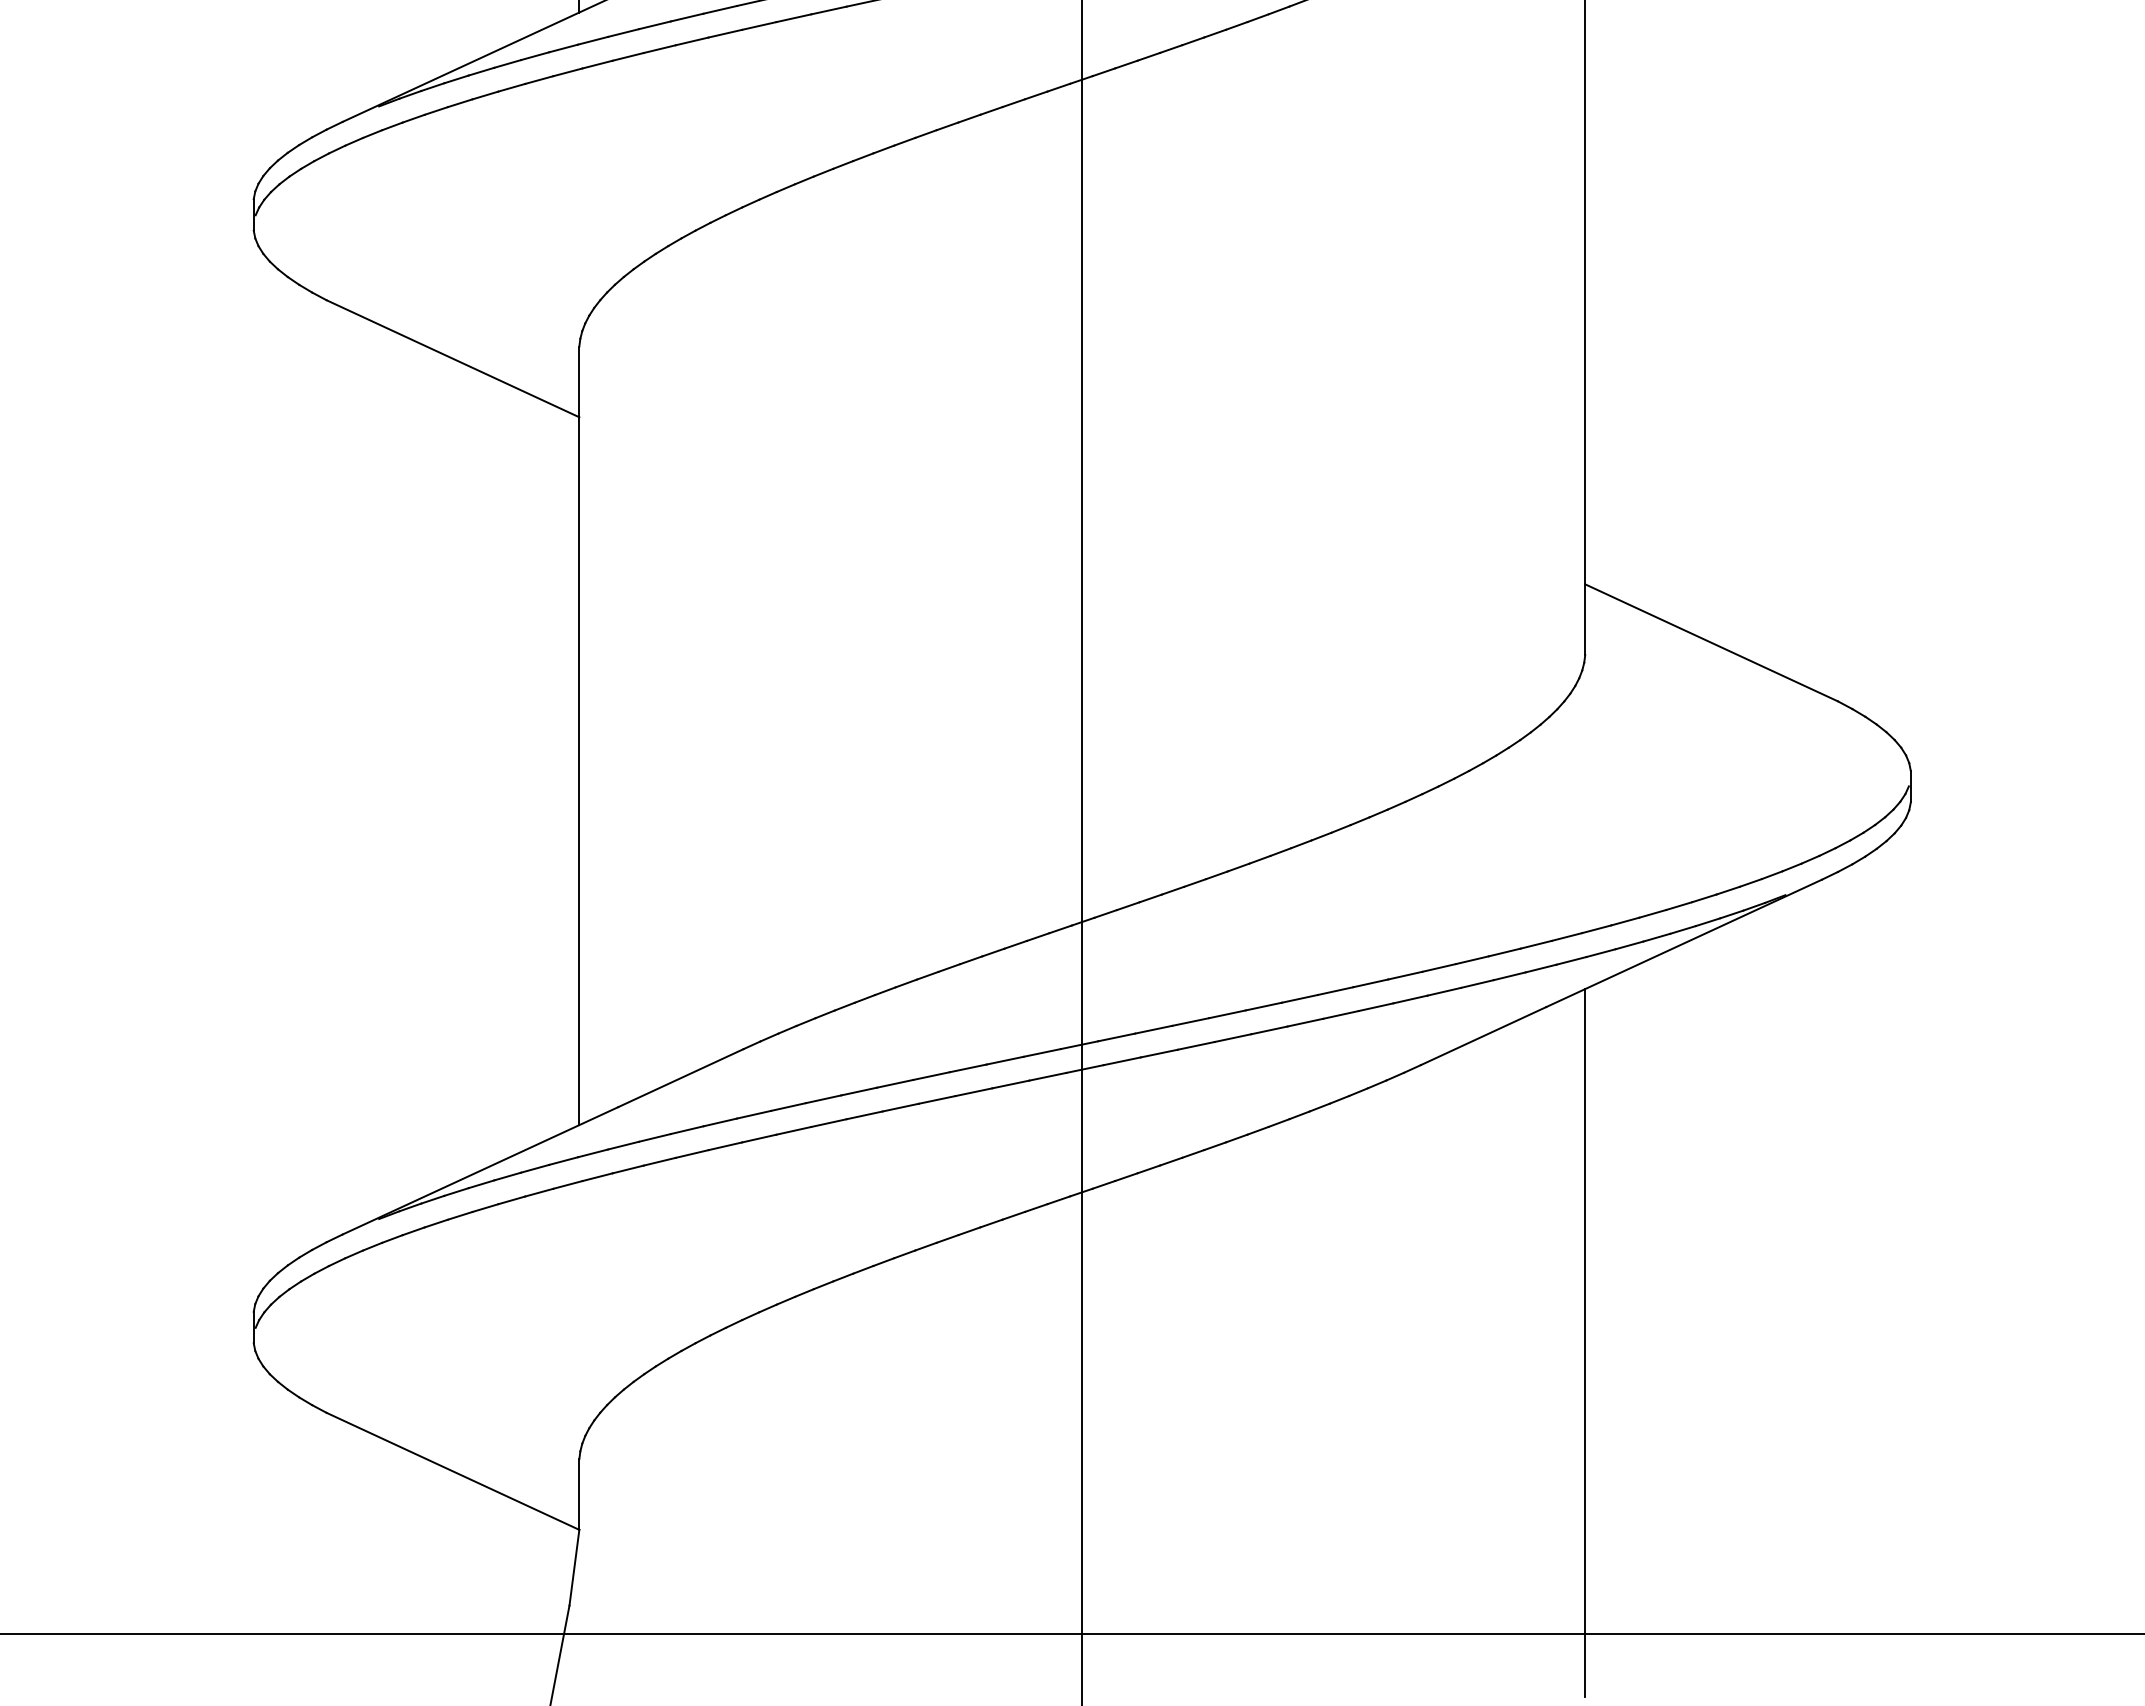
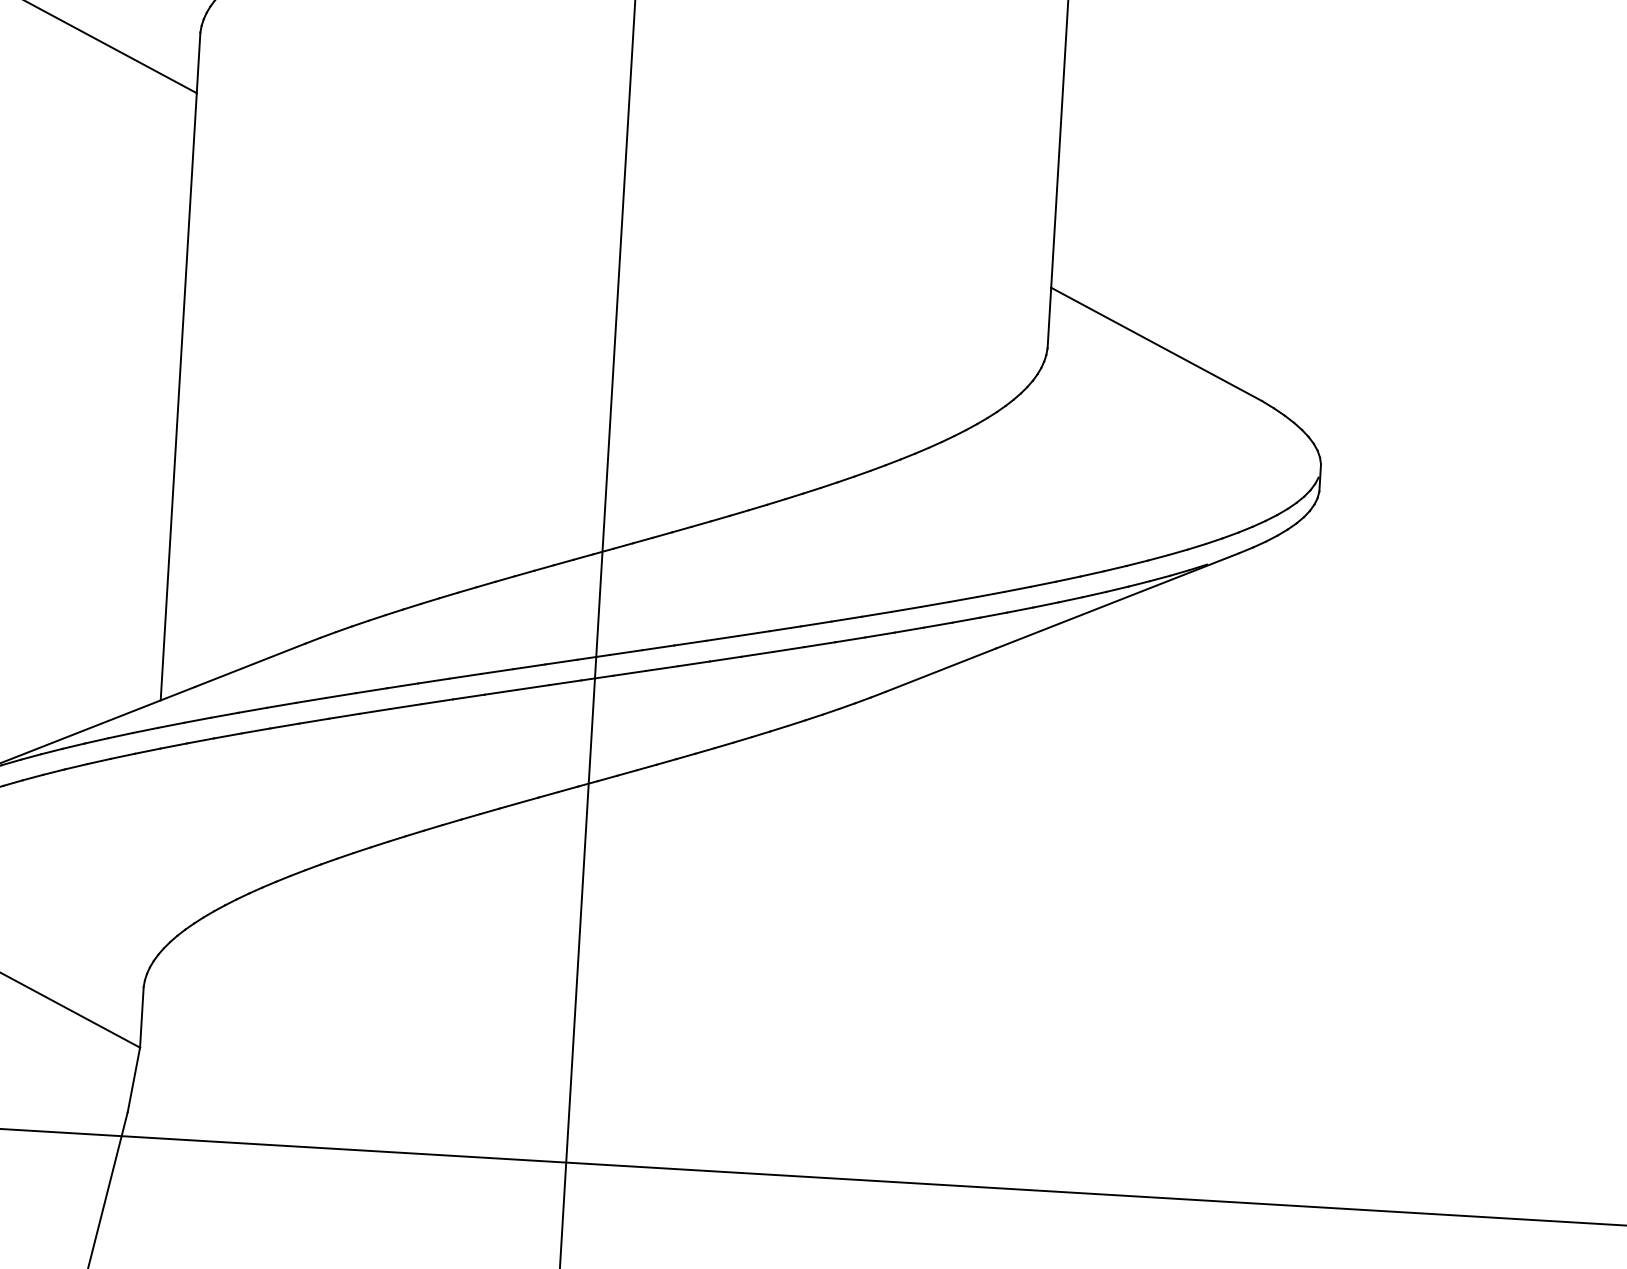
line: (1585, 1342) -> (1012, 938), removed

